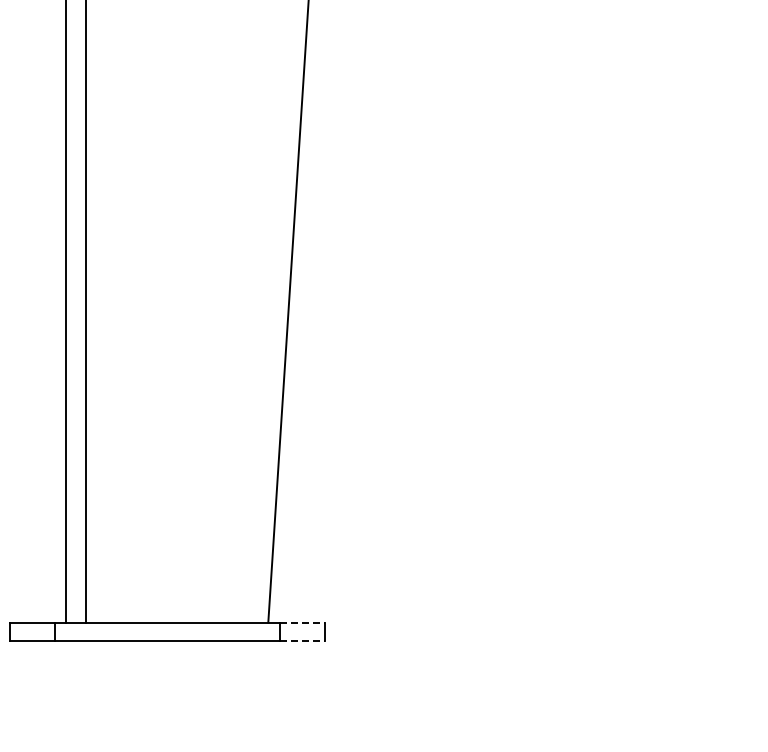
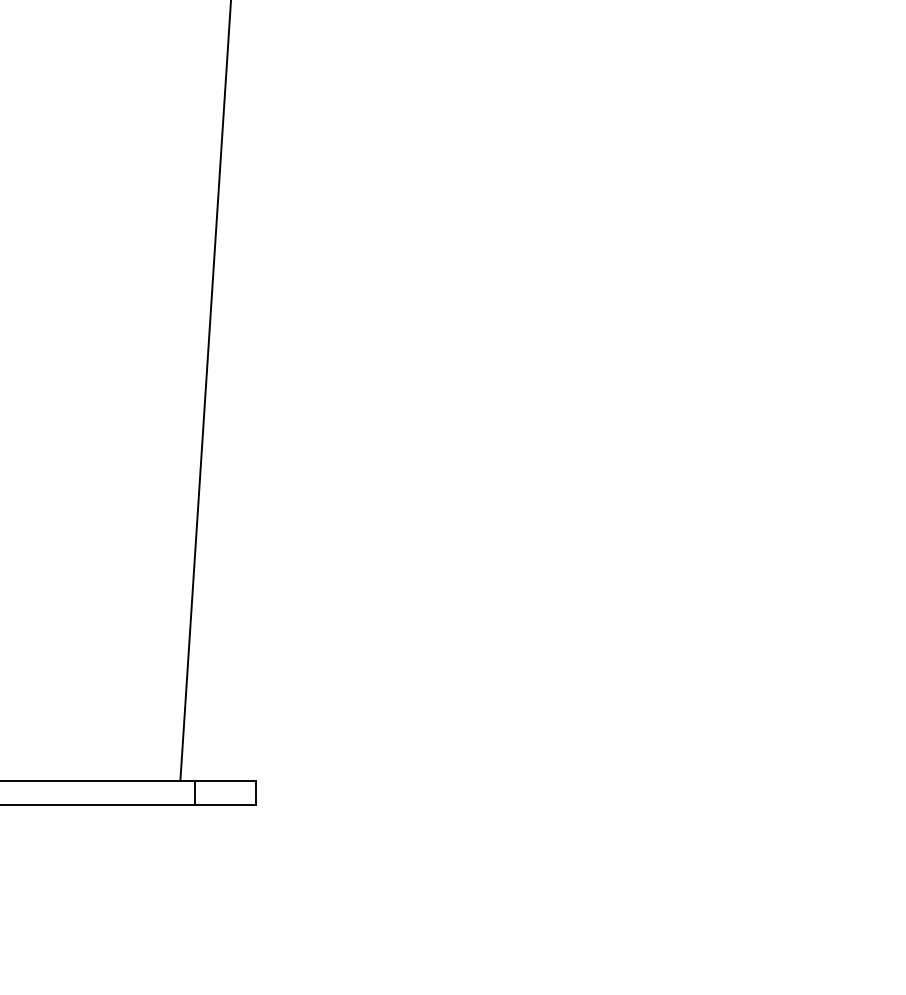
line: (302, 622) -> (226, 780), dashed -> solid
line: (302, 640) -> (226, 804), dashed -> solid

